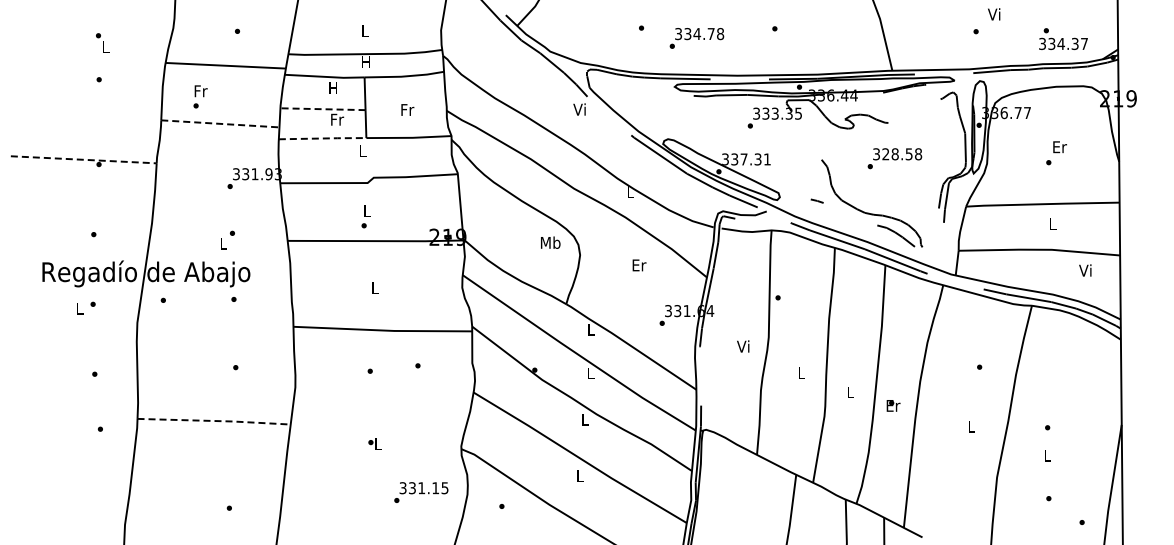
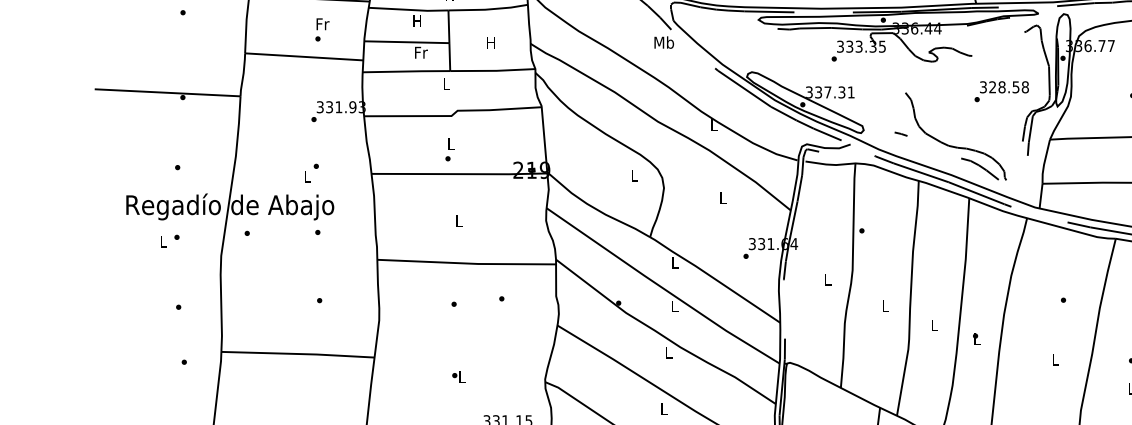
text: (200, 96) -> (322, 29), moved
line: (323, 109) -> (407, 42), dashed -> solid
text: (407, 109) -> (491, 42), Fr -> H
text: (580, 109) -> (664, 42), Vi -> Mb
line: (220, 123) -> (304, 56), dashed -> solid
line: (323, 138) -> (407, 71), dashed -> solid
text: (894, 158) -> (1001, 91), moved
line: (84, 159) -> (168, 92), dashed -> solid
text: (550, 242) -> (634, 175), Mb -> L
text: (639, 265) -> (723, 198), Er -> L
text: (743, 346) -> (827, 279), Vi -> L
text: (893, 405) -> (977, 338), Er -> L
line: (215, 421) -> (299, 354), dashed -> solid

